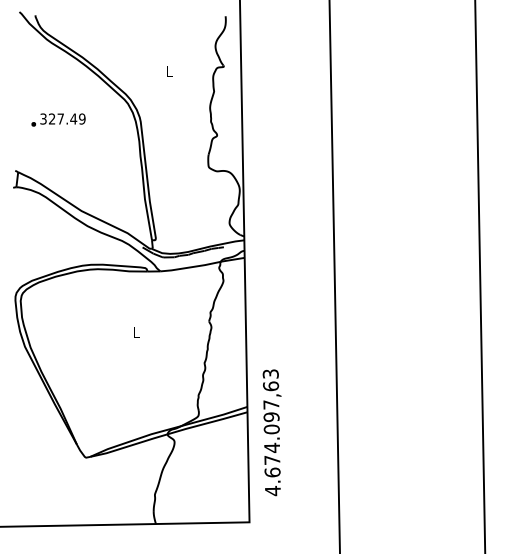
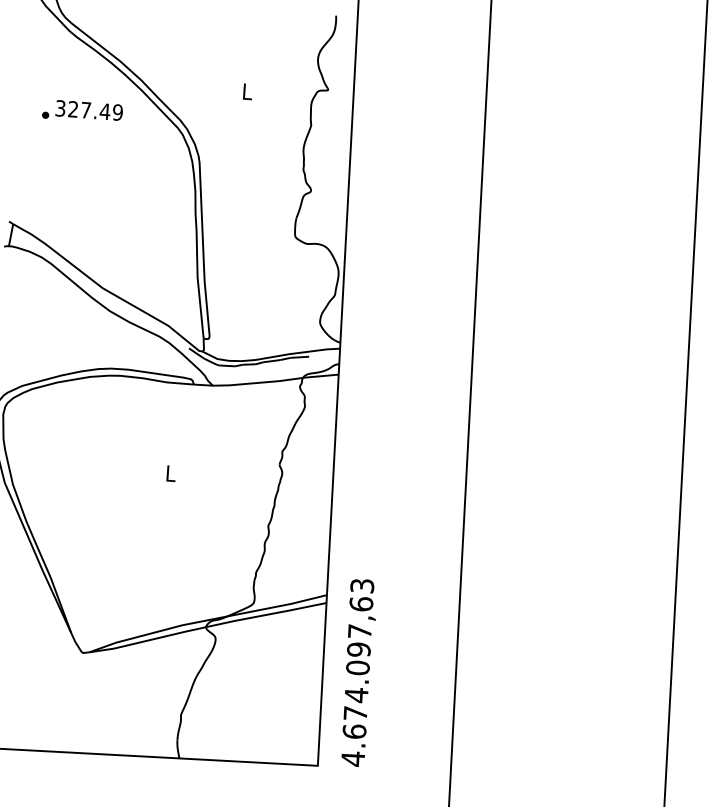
text: (58, 119) -> (82, 110), moved
text: (271, 432) -> (357, 672), moved

